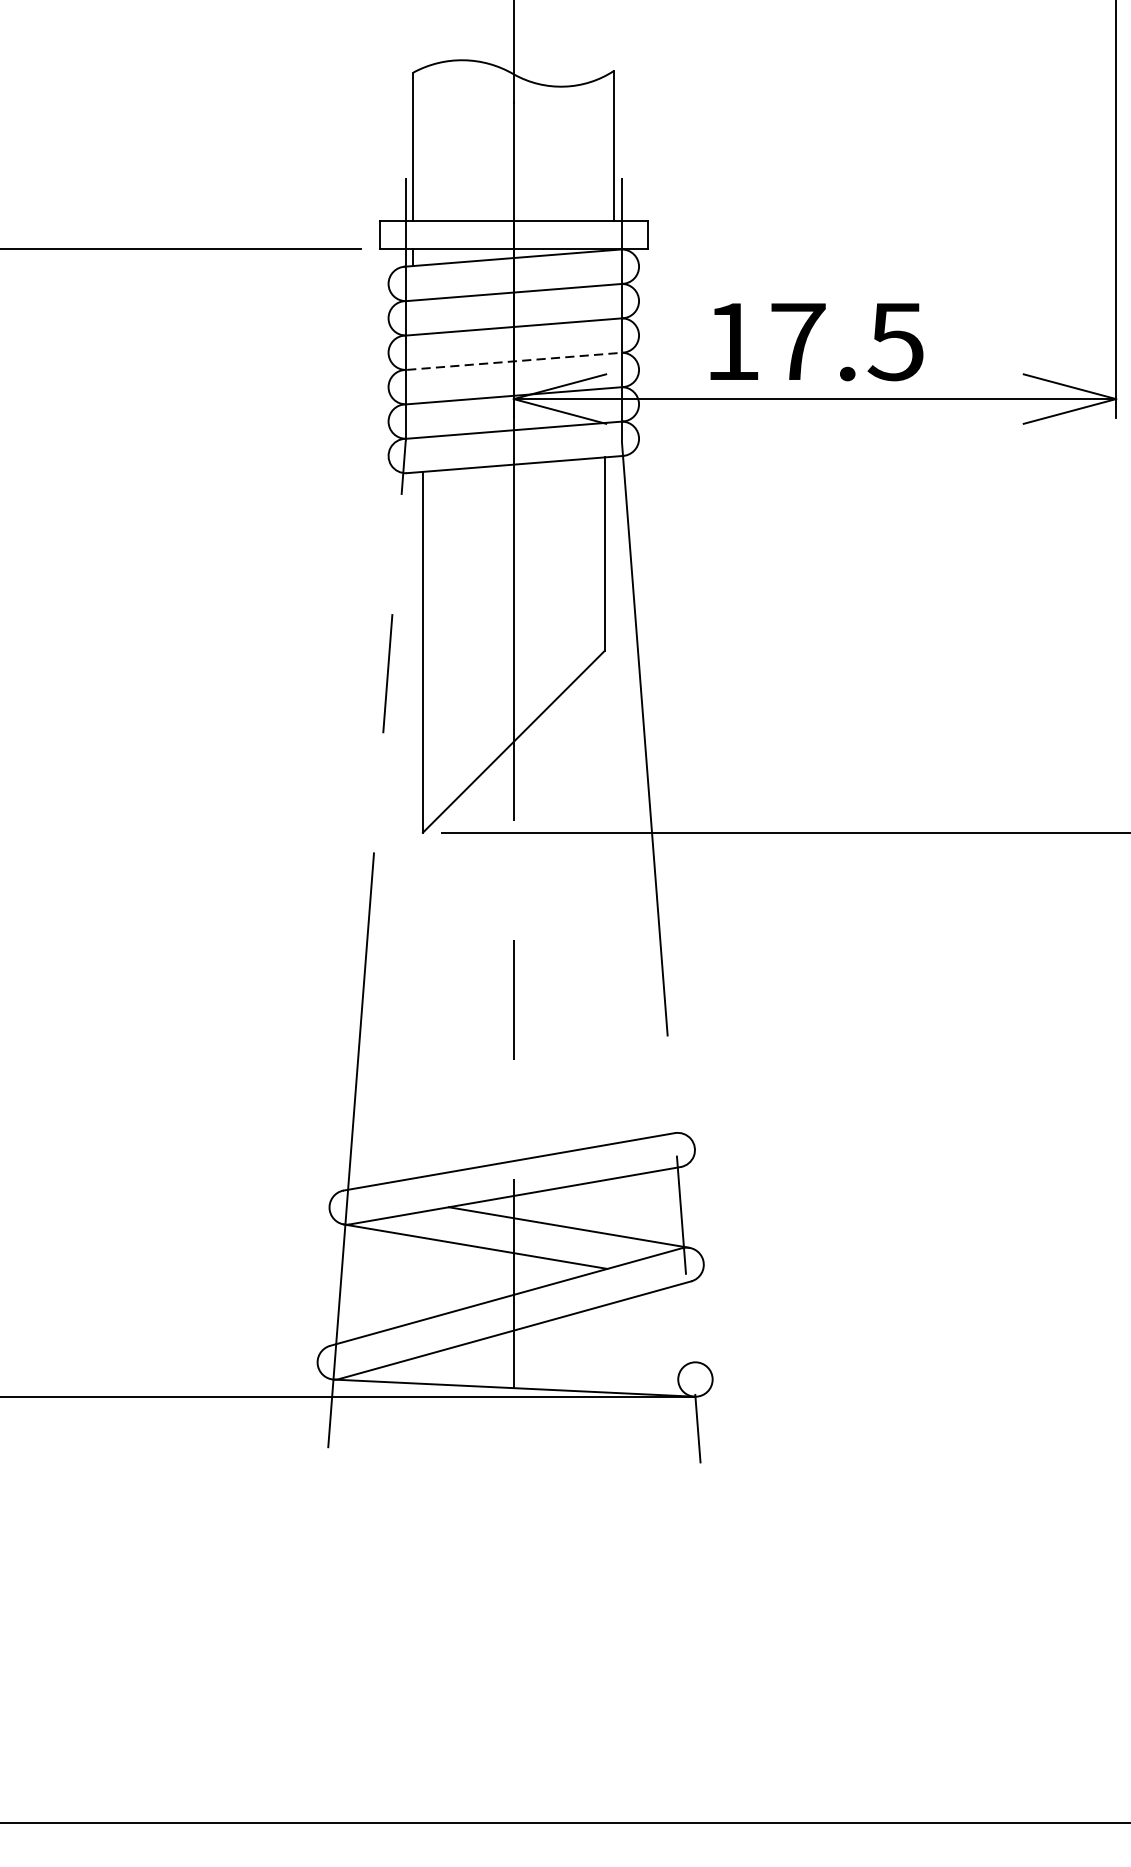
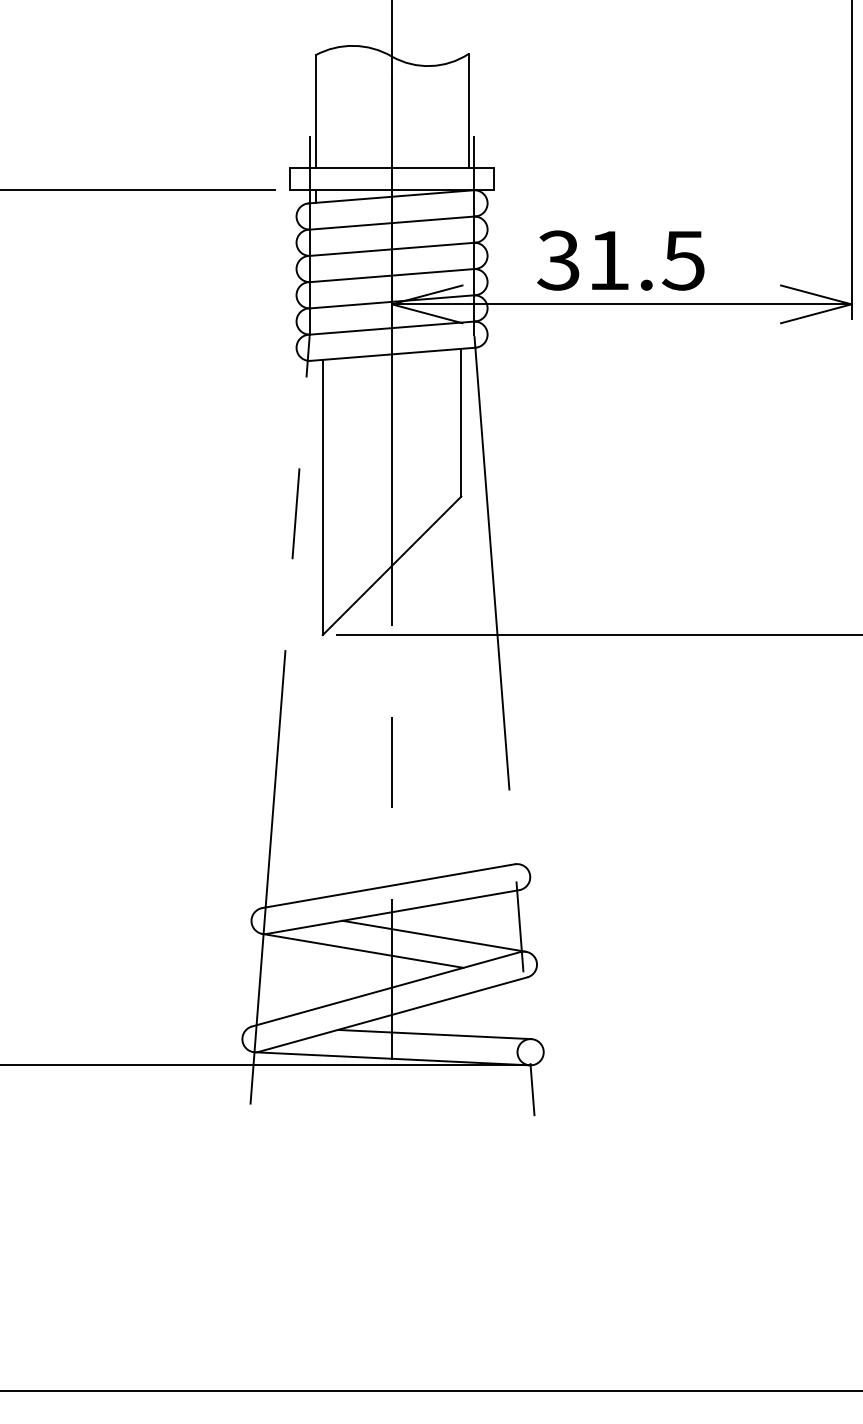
text: (764, 341) -> (583, 260), 17.5 -> 31.5
line: (515, 361) -> (393, 275), dashed -> solid
line: (569, 1356) -> (434, 1034), added

